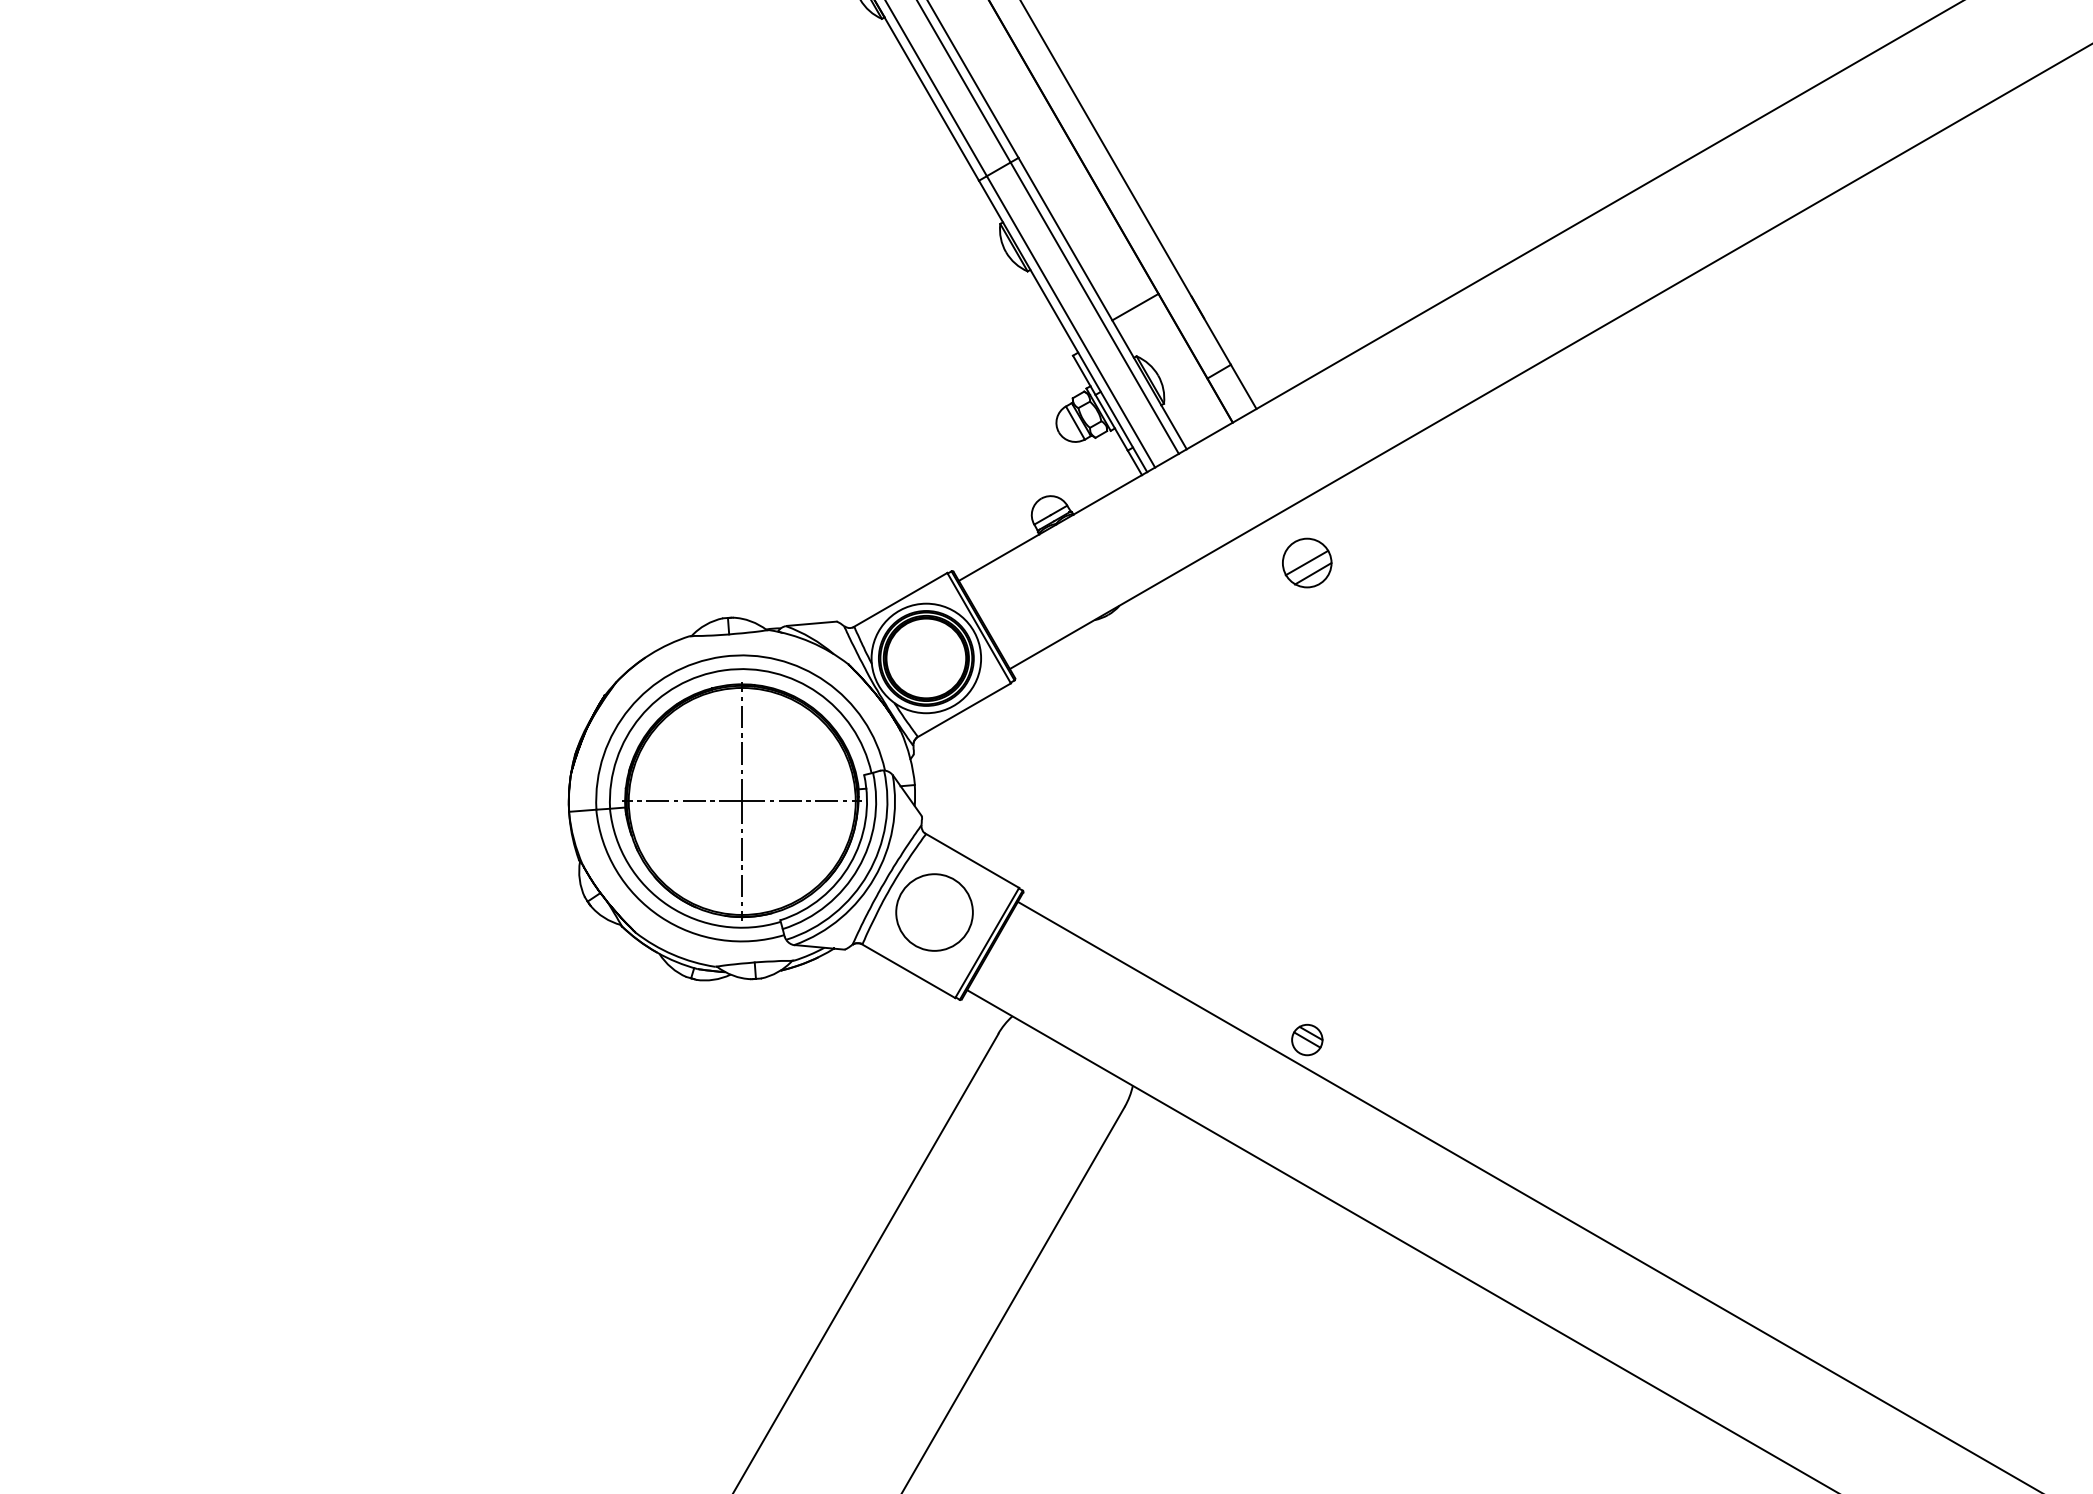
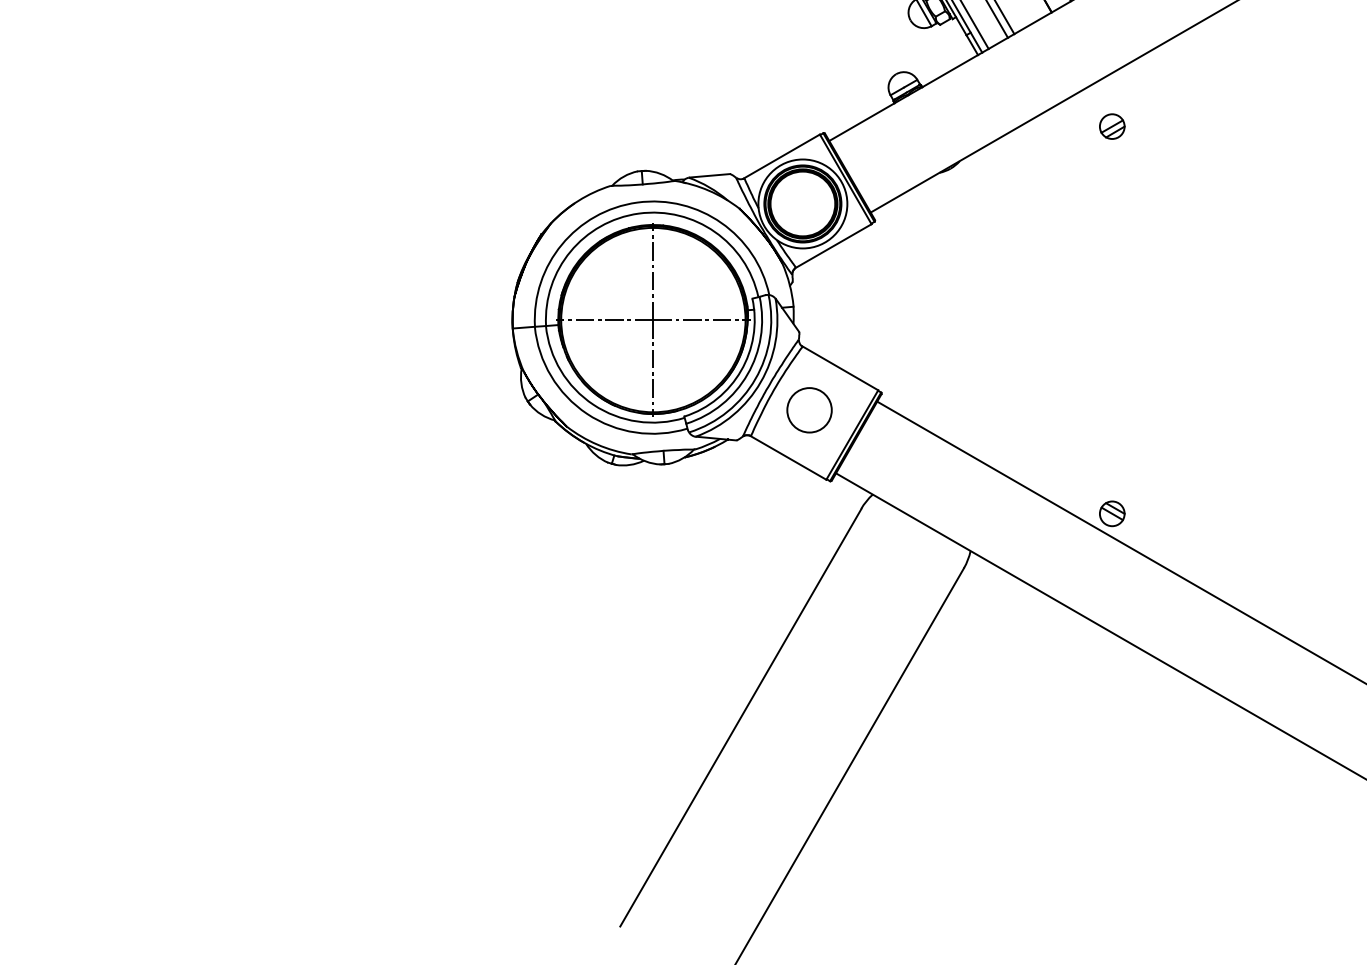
part: (1307, 563) -> (1112, 126), size x0.62
circle: (934, 912) -> (809, 410), size x0.71

